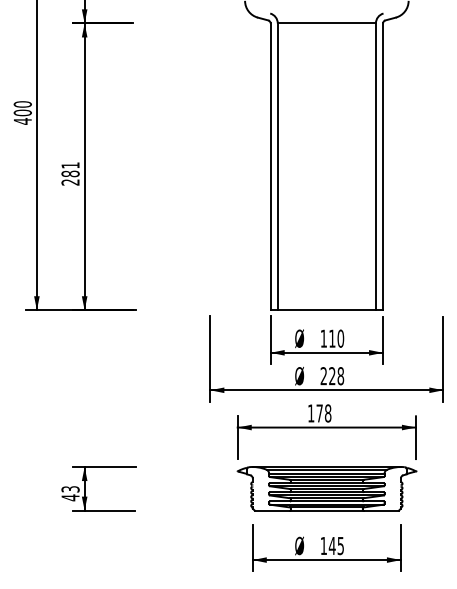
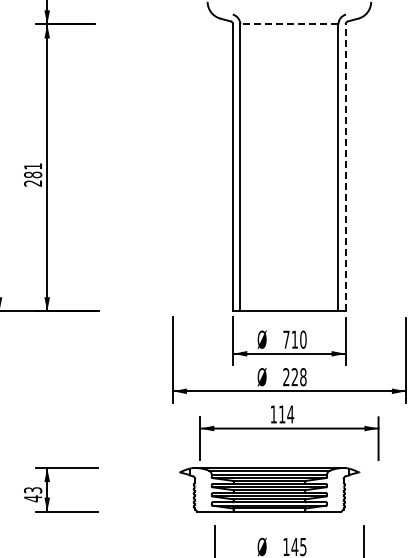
line: (326, 23) -> (289, 24), solid -> dashed
line: (383, 166) -> (346, 167), solid -> dashed
text: (323, 338) -> (286, 339), 110 -> 710
text: (323, 413) -> (286, 414), 178 -> 114
part: (326, 488) -> (269, 489), moved

